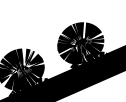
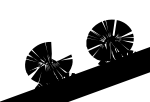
fill: (33, 57) -> (62, 51), removed

